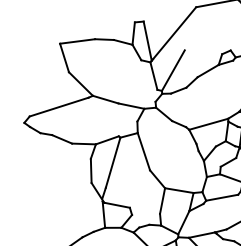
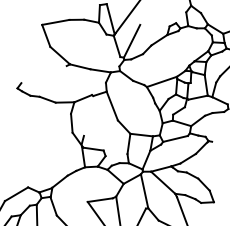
line: (58, 106) -> (43, 74), removed
line: (112, 162) -> (88, 115), removed

